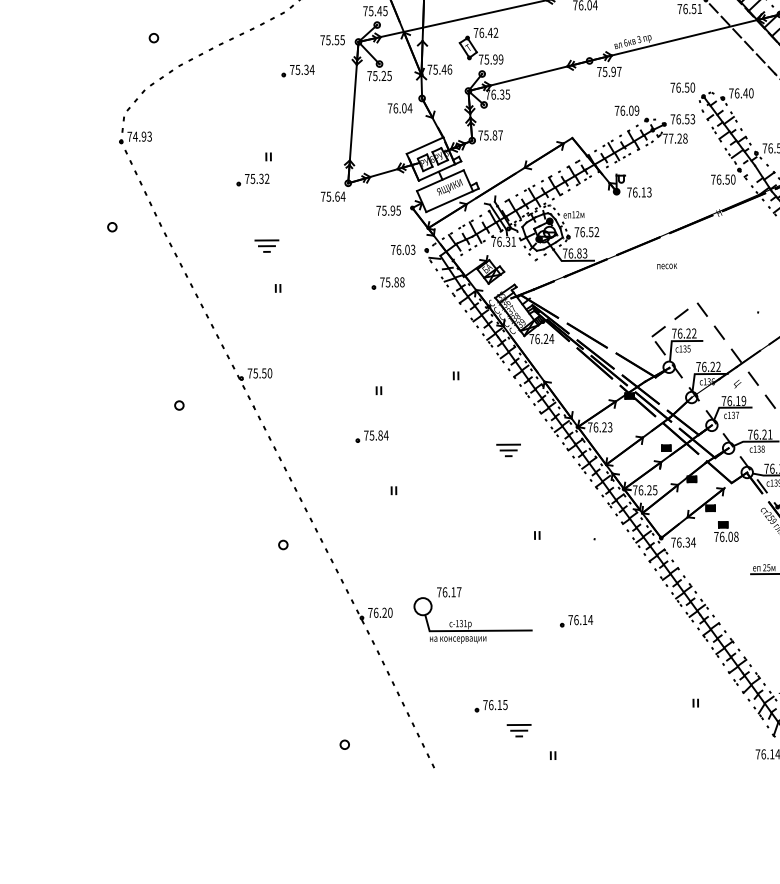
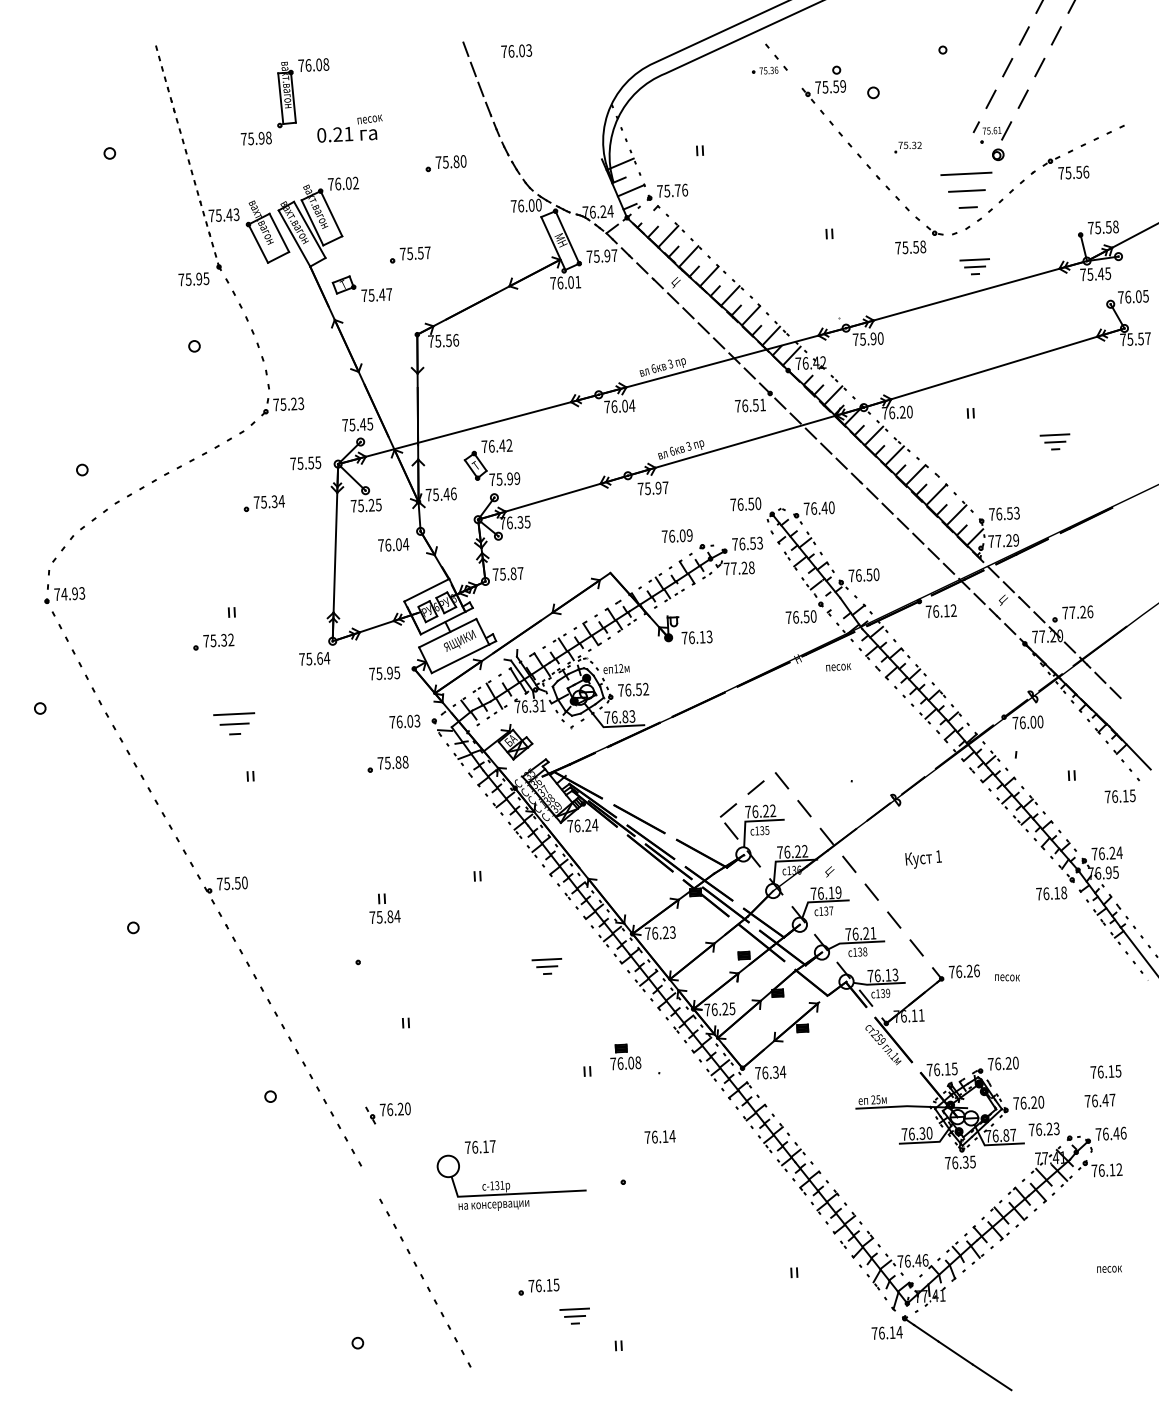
part: (266, 245) -> (233, 723), size x1.4
text: (667, 266) -> (838, 667), moved
text: (375, 435) -> (384, 916), moved
part: (726, 531) -> (625, 1056), moved
part: (373, 615) -> (387, 1113), moved
text: (580, 619) -> (659, 1136), moved

